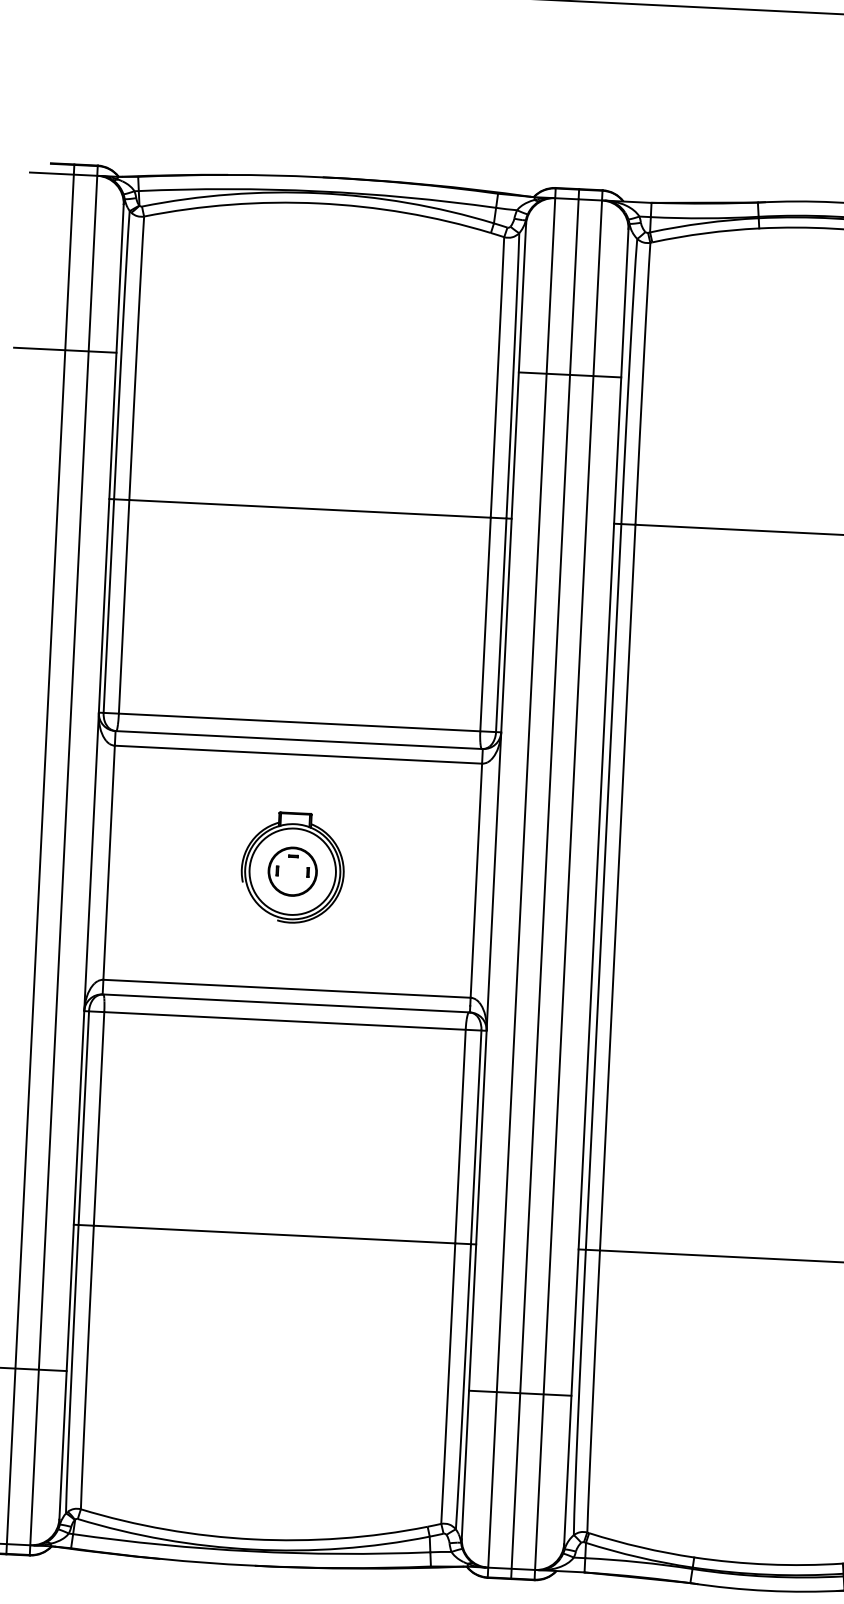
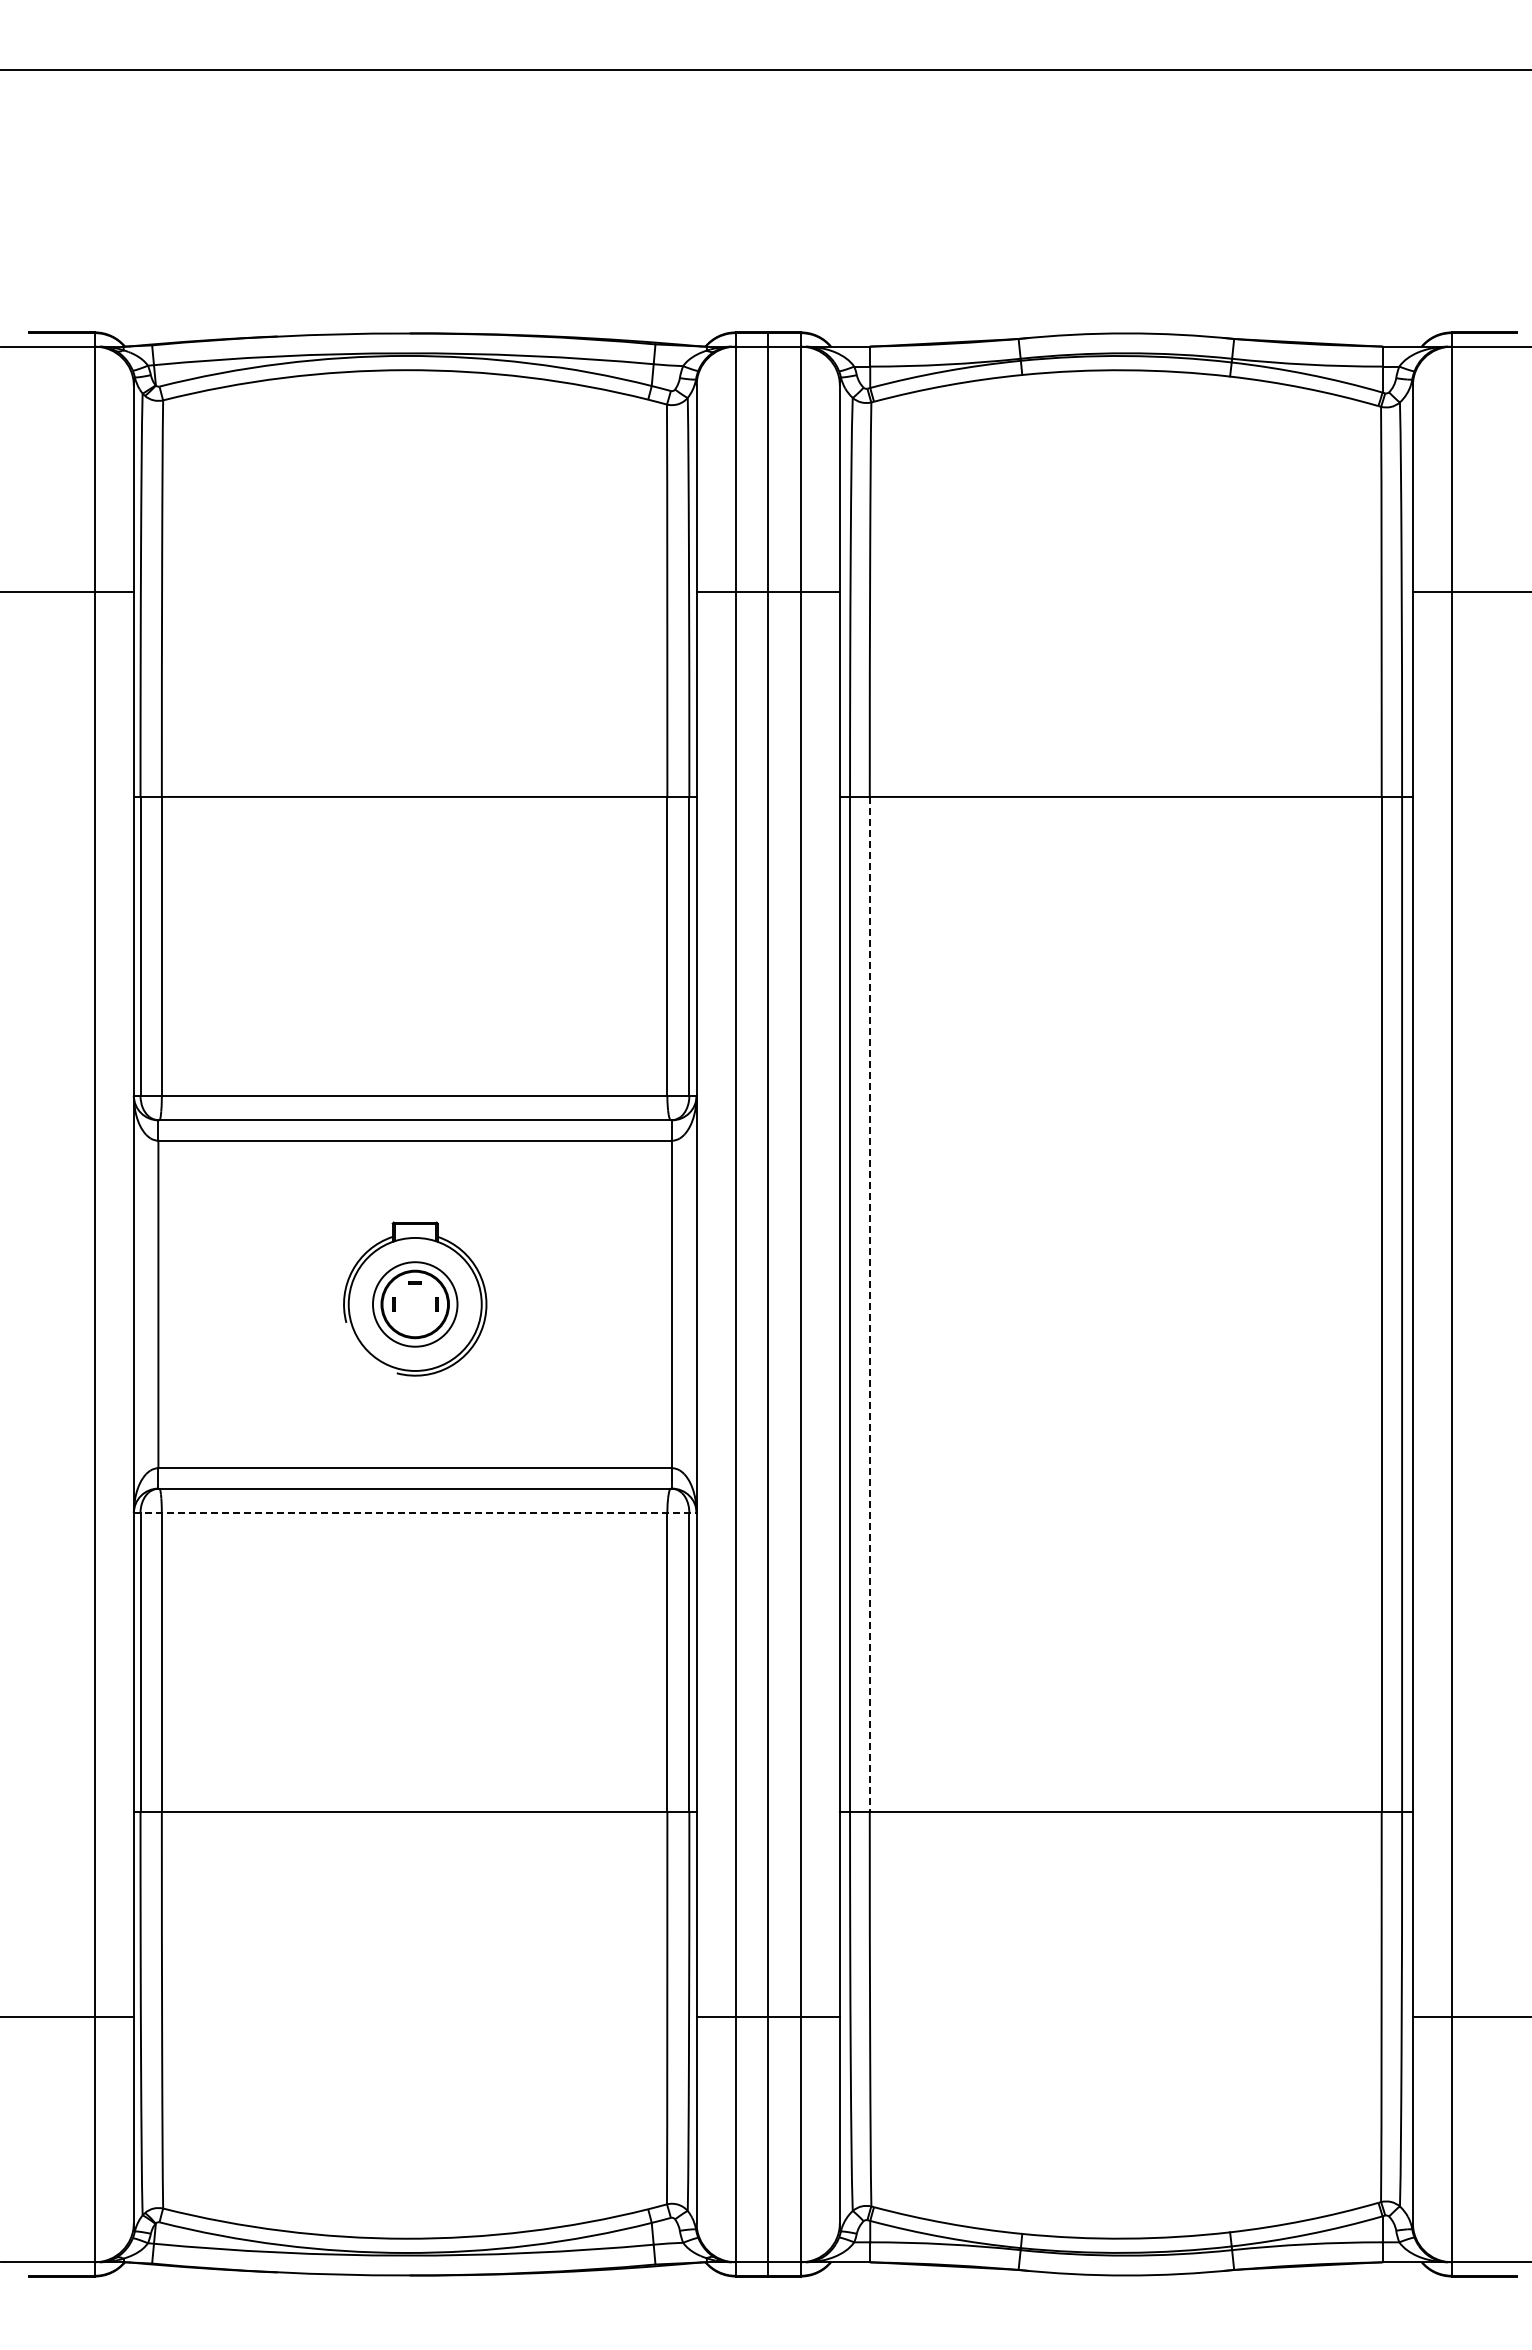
line: (40, 859) -> (62, 1304), removed
circle: (292, 871) -> (414, 1304), size x0.7
line: (617, 887) -> (869, 1304), solid -> dashed
line: (285, 1021) -> (415, 1513), solid -> dashed

